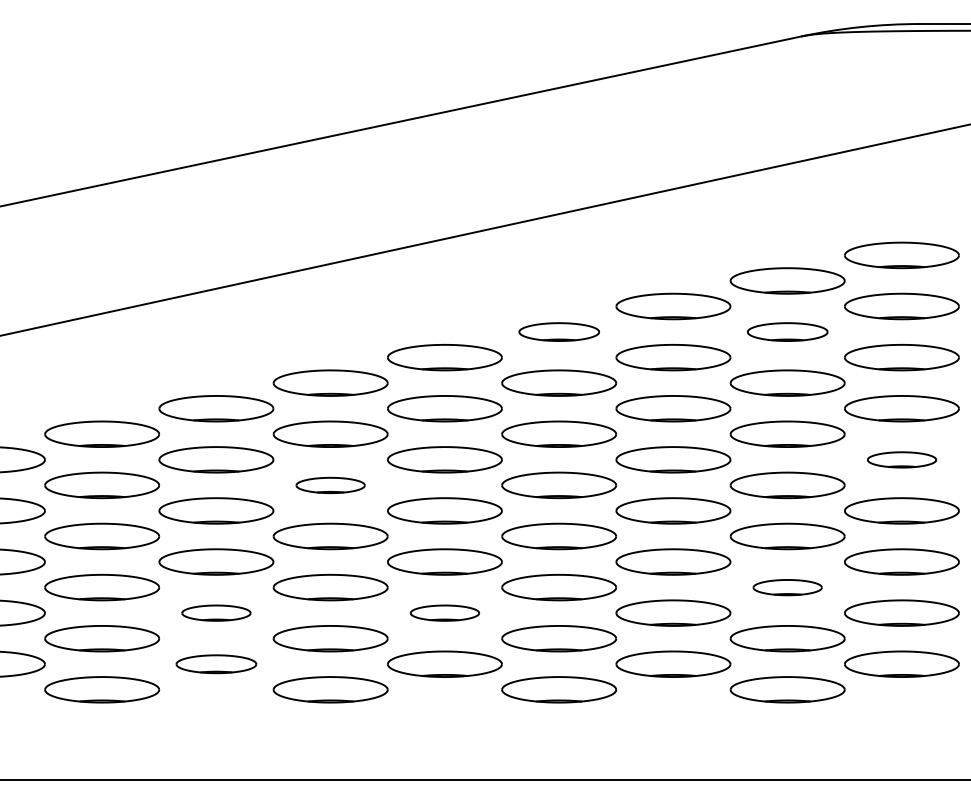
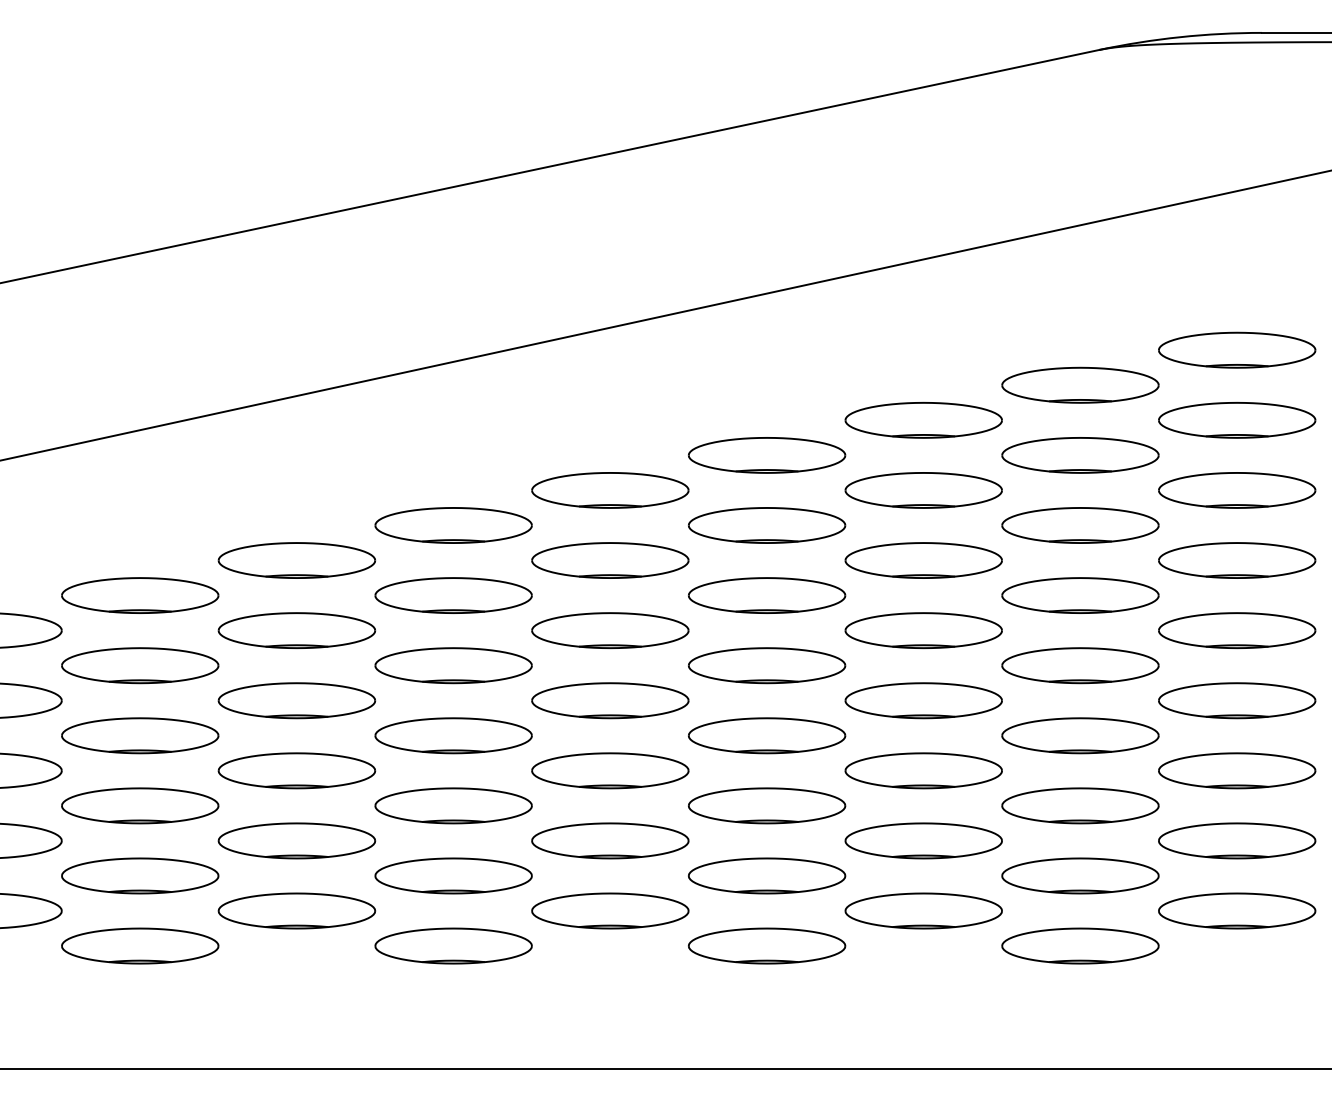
part: (559, 332) -> (767, 455), size x1.43
part: (787, 332) -> (1080, 455), size x1.43
part: (902, 459) -> (1237, 630), size x1.67
part: (330, 485) -> (453, 665), size x1.67
part: (787, 587) -> (1080, 805), size x1.67
part: (216, 612) -> (296, 840), size x1.67
part: (445, 612) -> (610, 840), size x1.67
part: (216, 663) -> (296, 910), size x1.43

